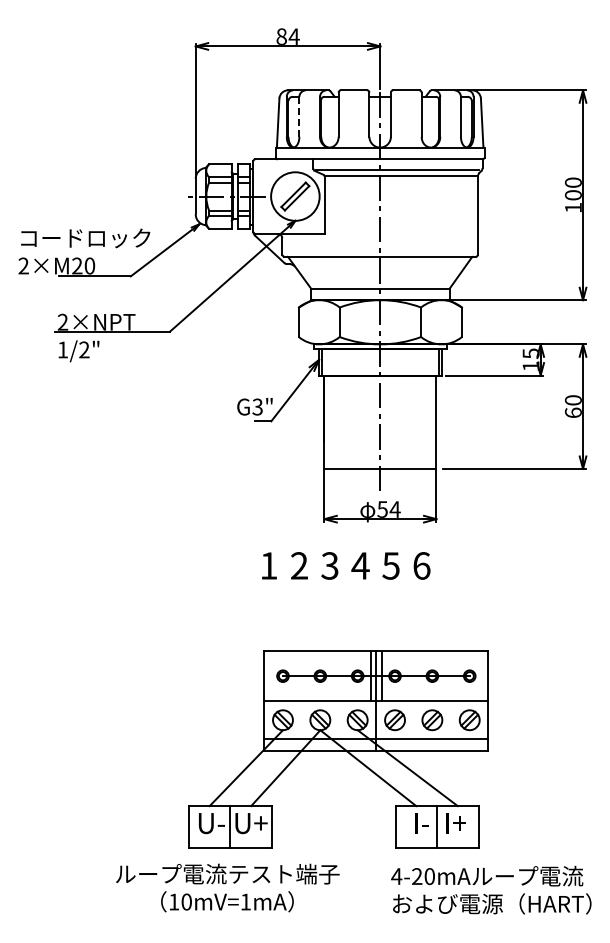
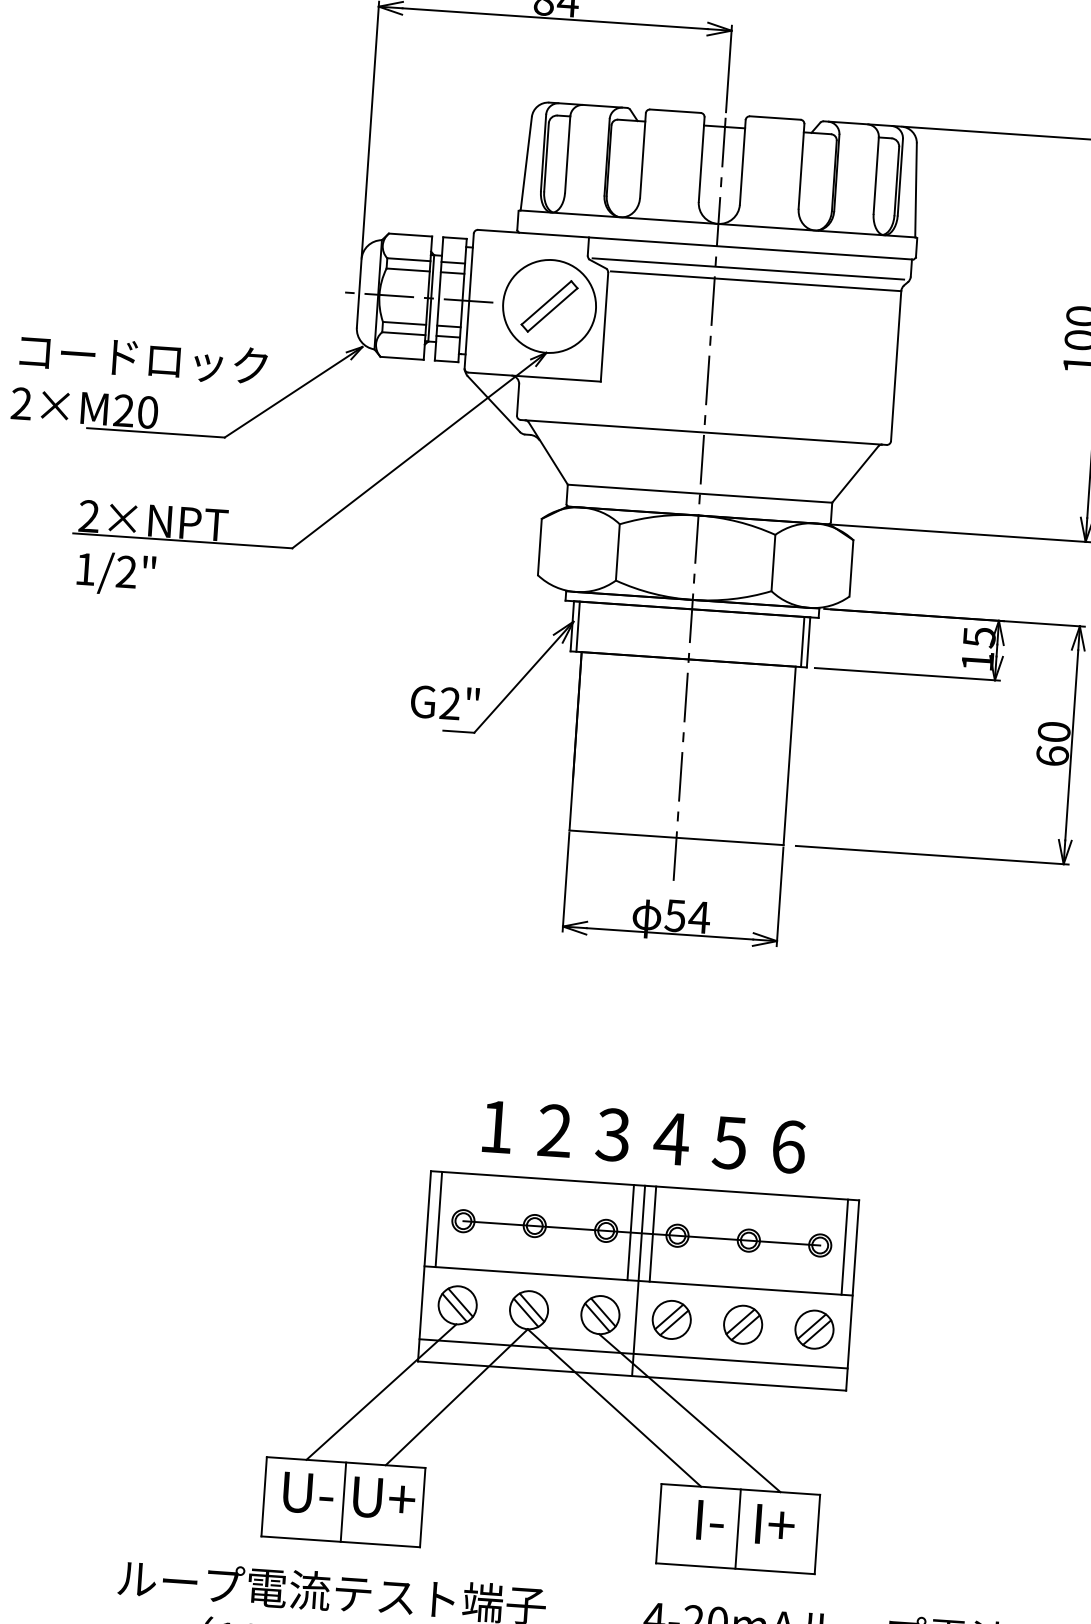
line: (299, 116) -> (567, 154), dashed -> solid
text: (257, 407) -> (449, 704), G3" -> G2"
text: (346, 565) -> (644, 1136), moved
line: (270, 676) -> (439, 1220), added
line: (482, 676) -> (844, 1247), added

